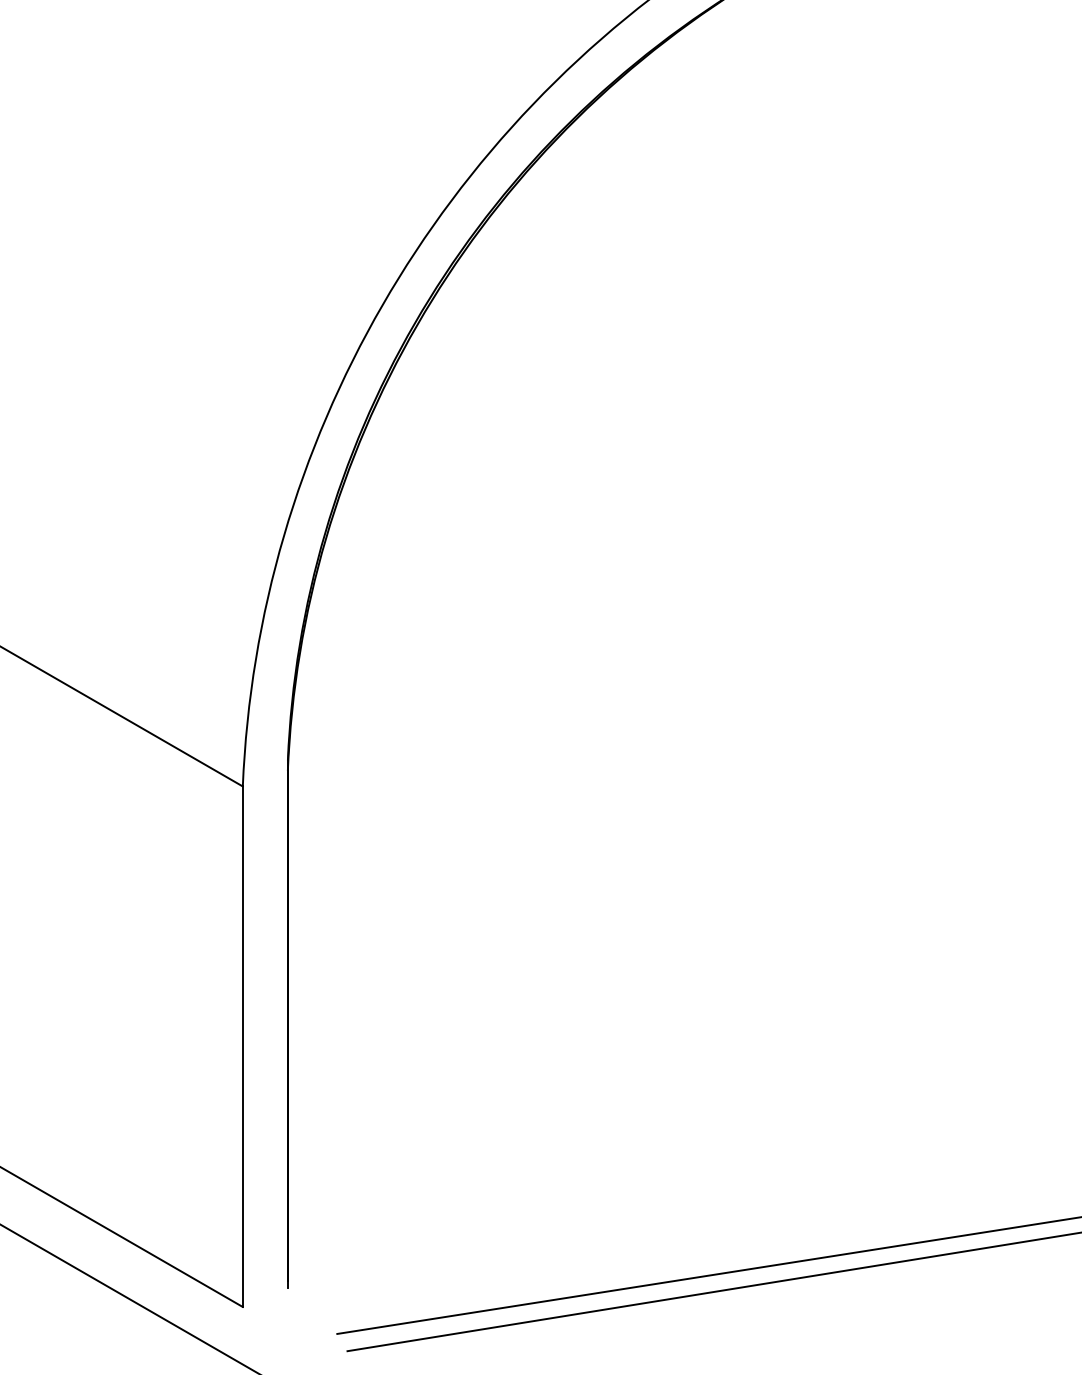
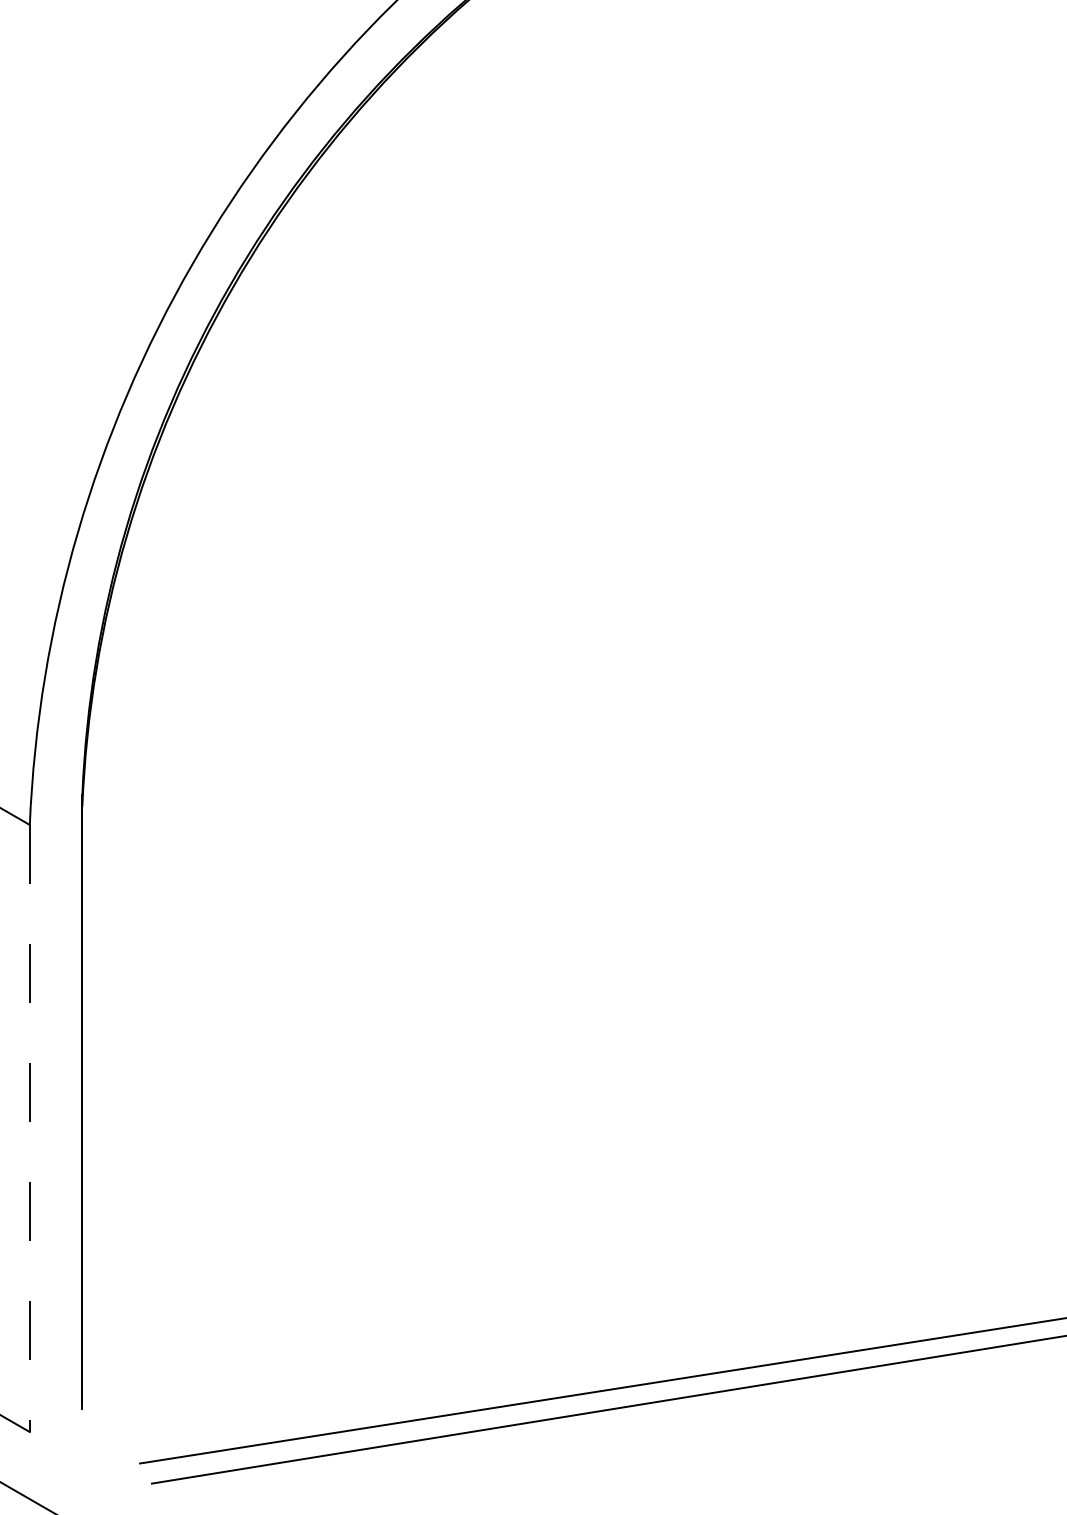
line: (242, 1047) -> (29, 1129), solid -> dashed

